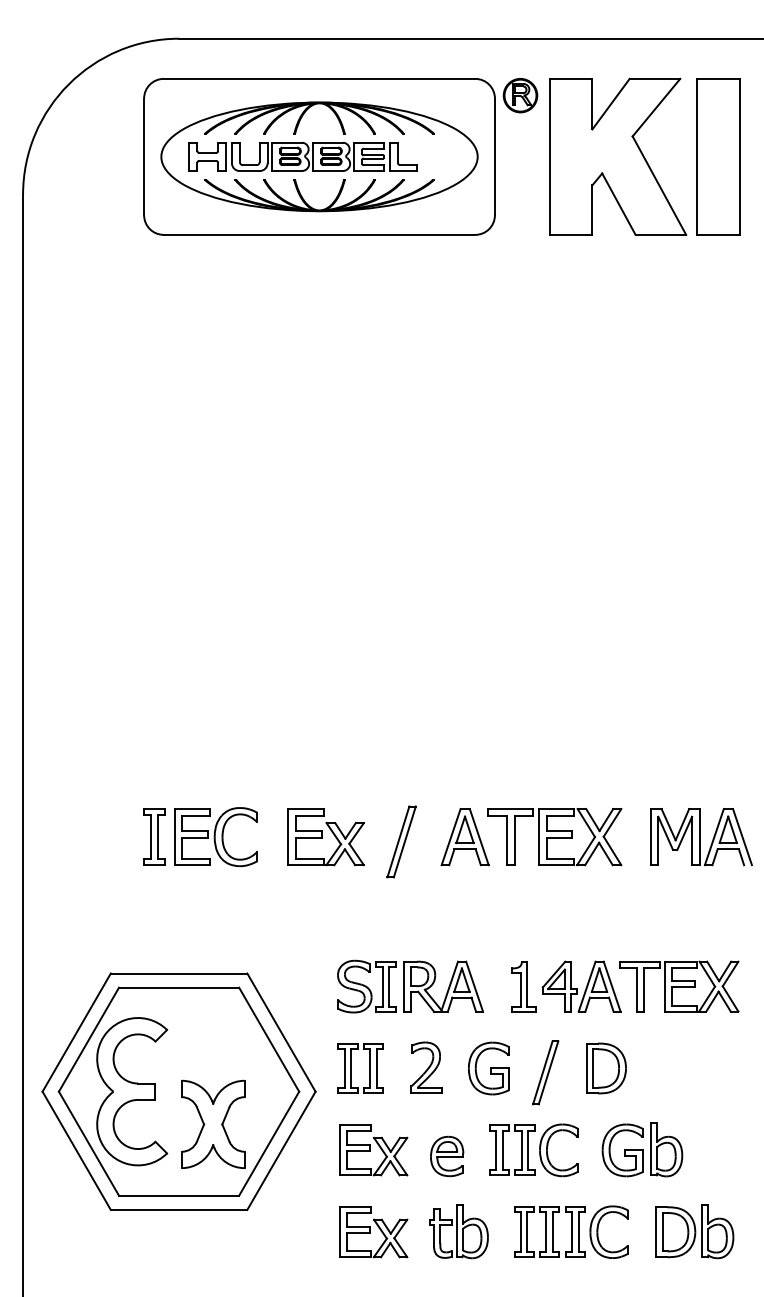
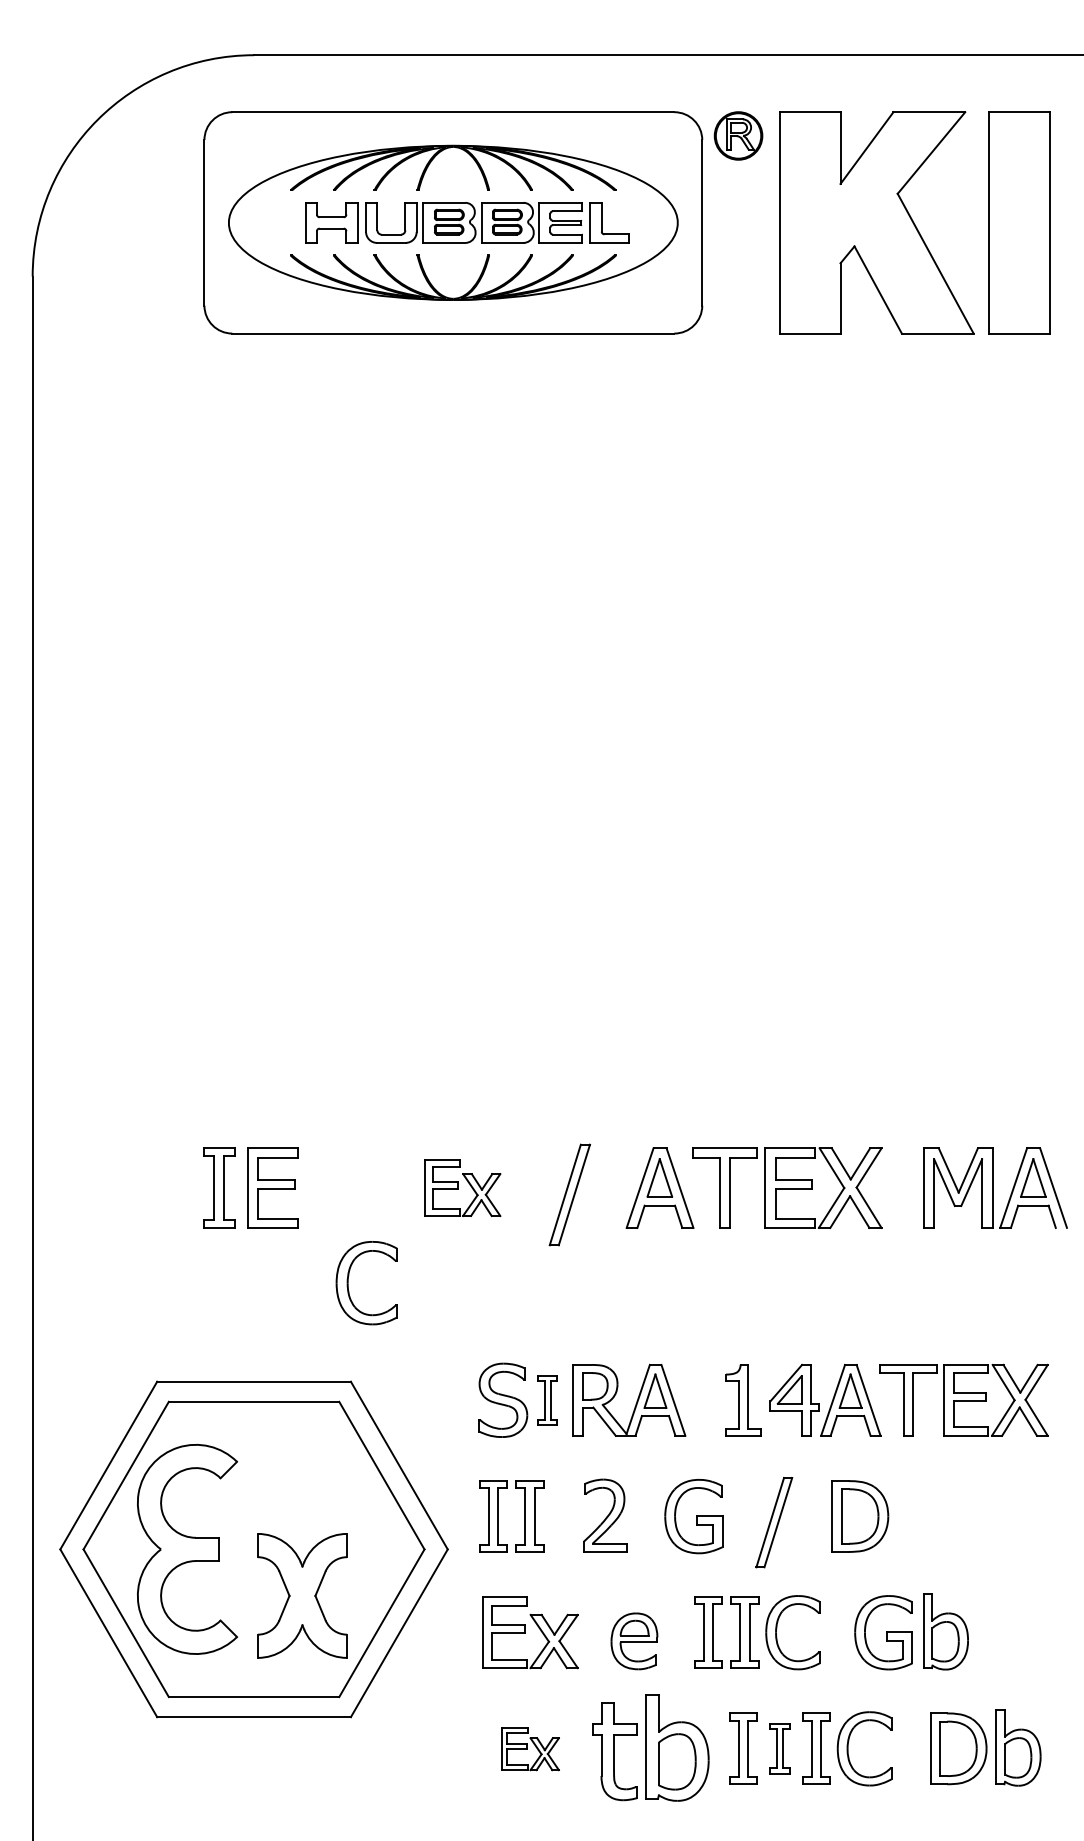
part: (303, 156) -> (467, 222), moved
part: (325, 836) -> (462, 1187), size x0.7
part: (223, 837) -> (348, 1283), moved
part: (385, 986) -> (547, 1400), size x0.7
part: (373, 1231) -> (530, 1748), size x0.6
part: (459, 1231) -> (651, 1747), size x1.4
part: (549, 1231) -> (779, 1748), size x0.7

